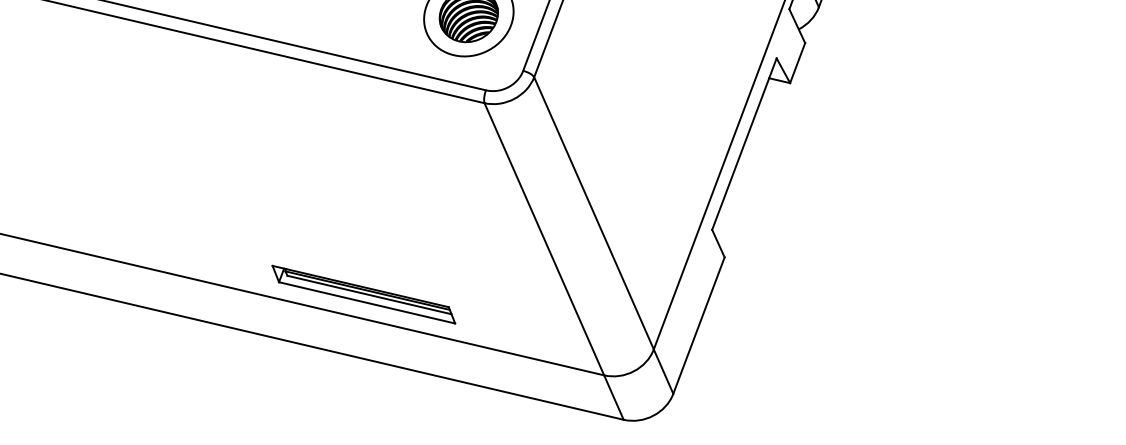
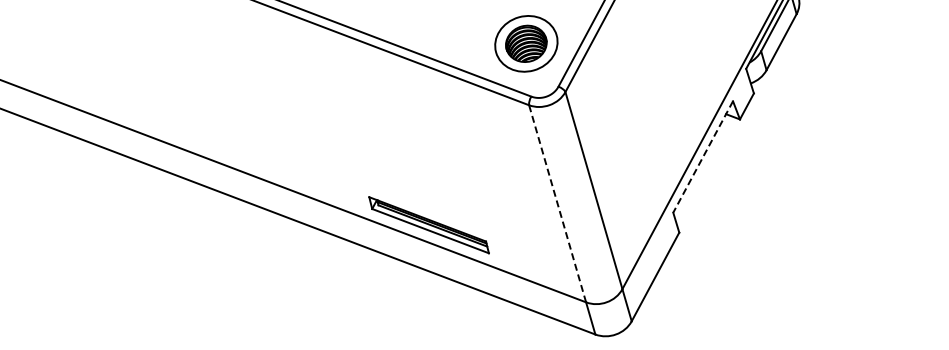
line: (743, 144) -> (702, 157), solid -> dashed
line: (544, 238) -> (557, 203), solid -> dashed

